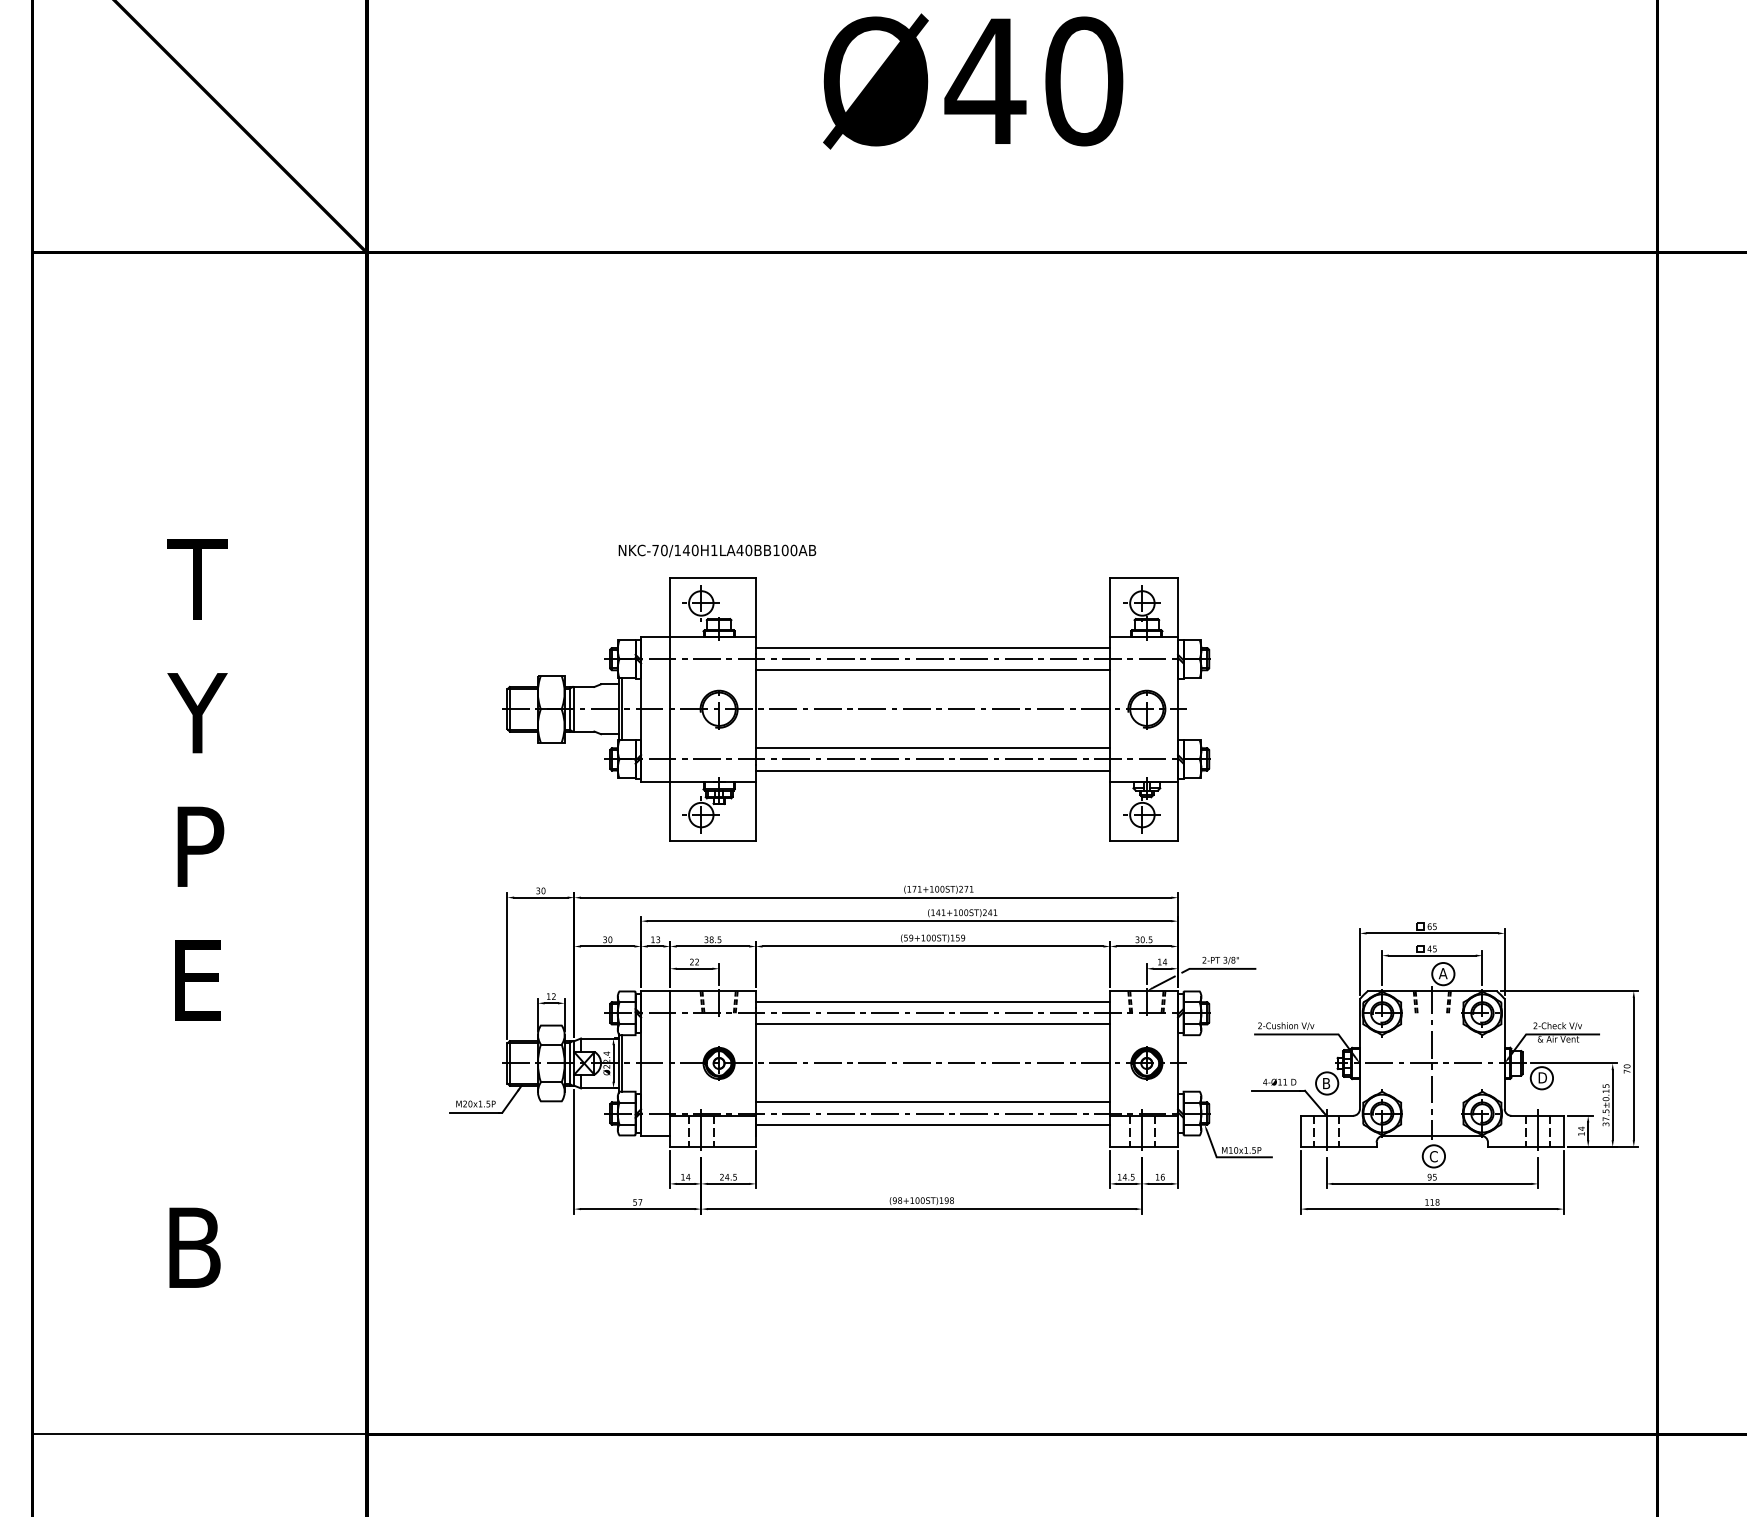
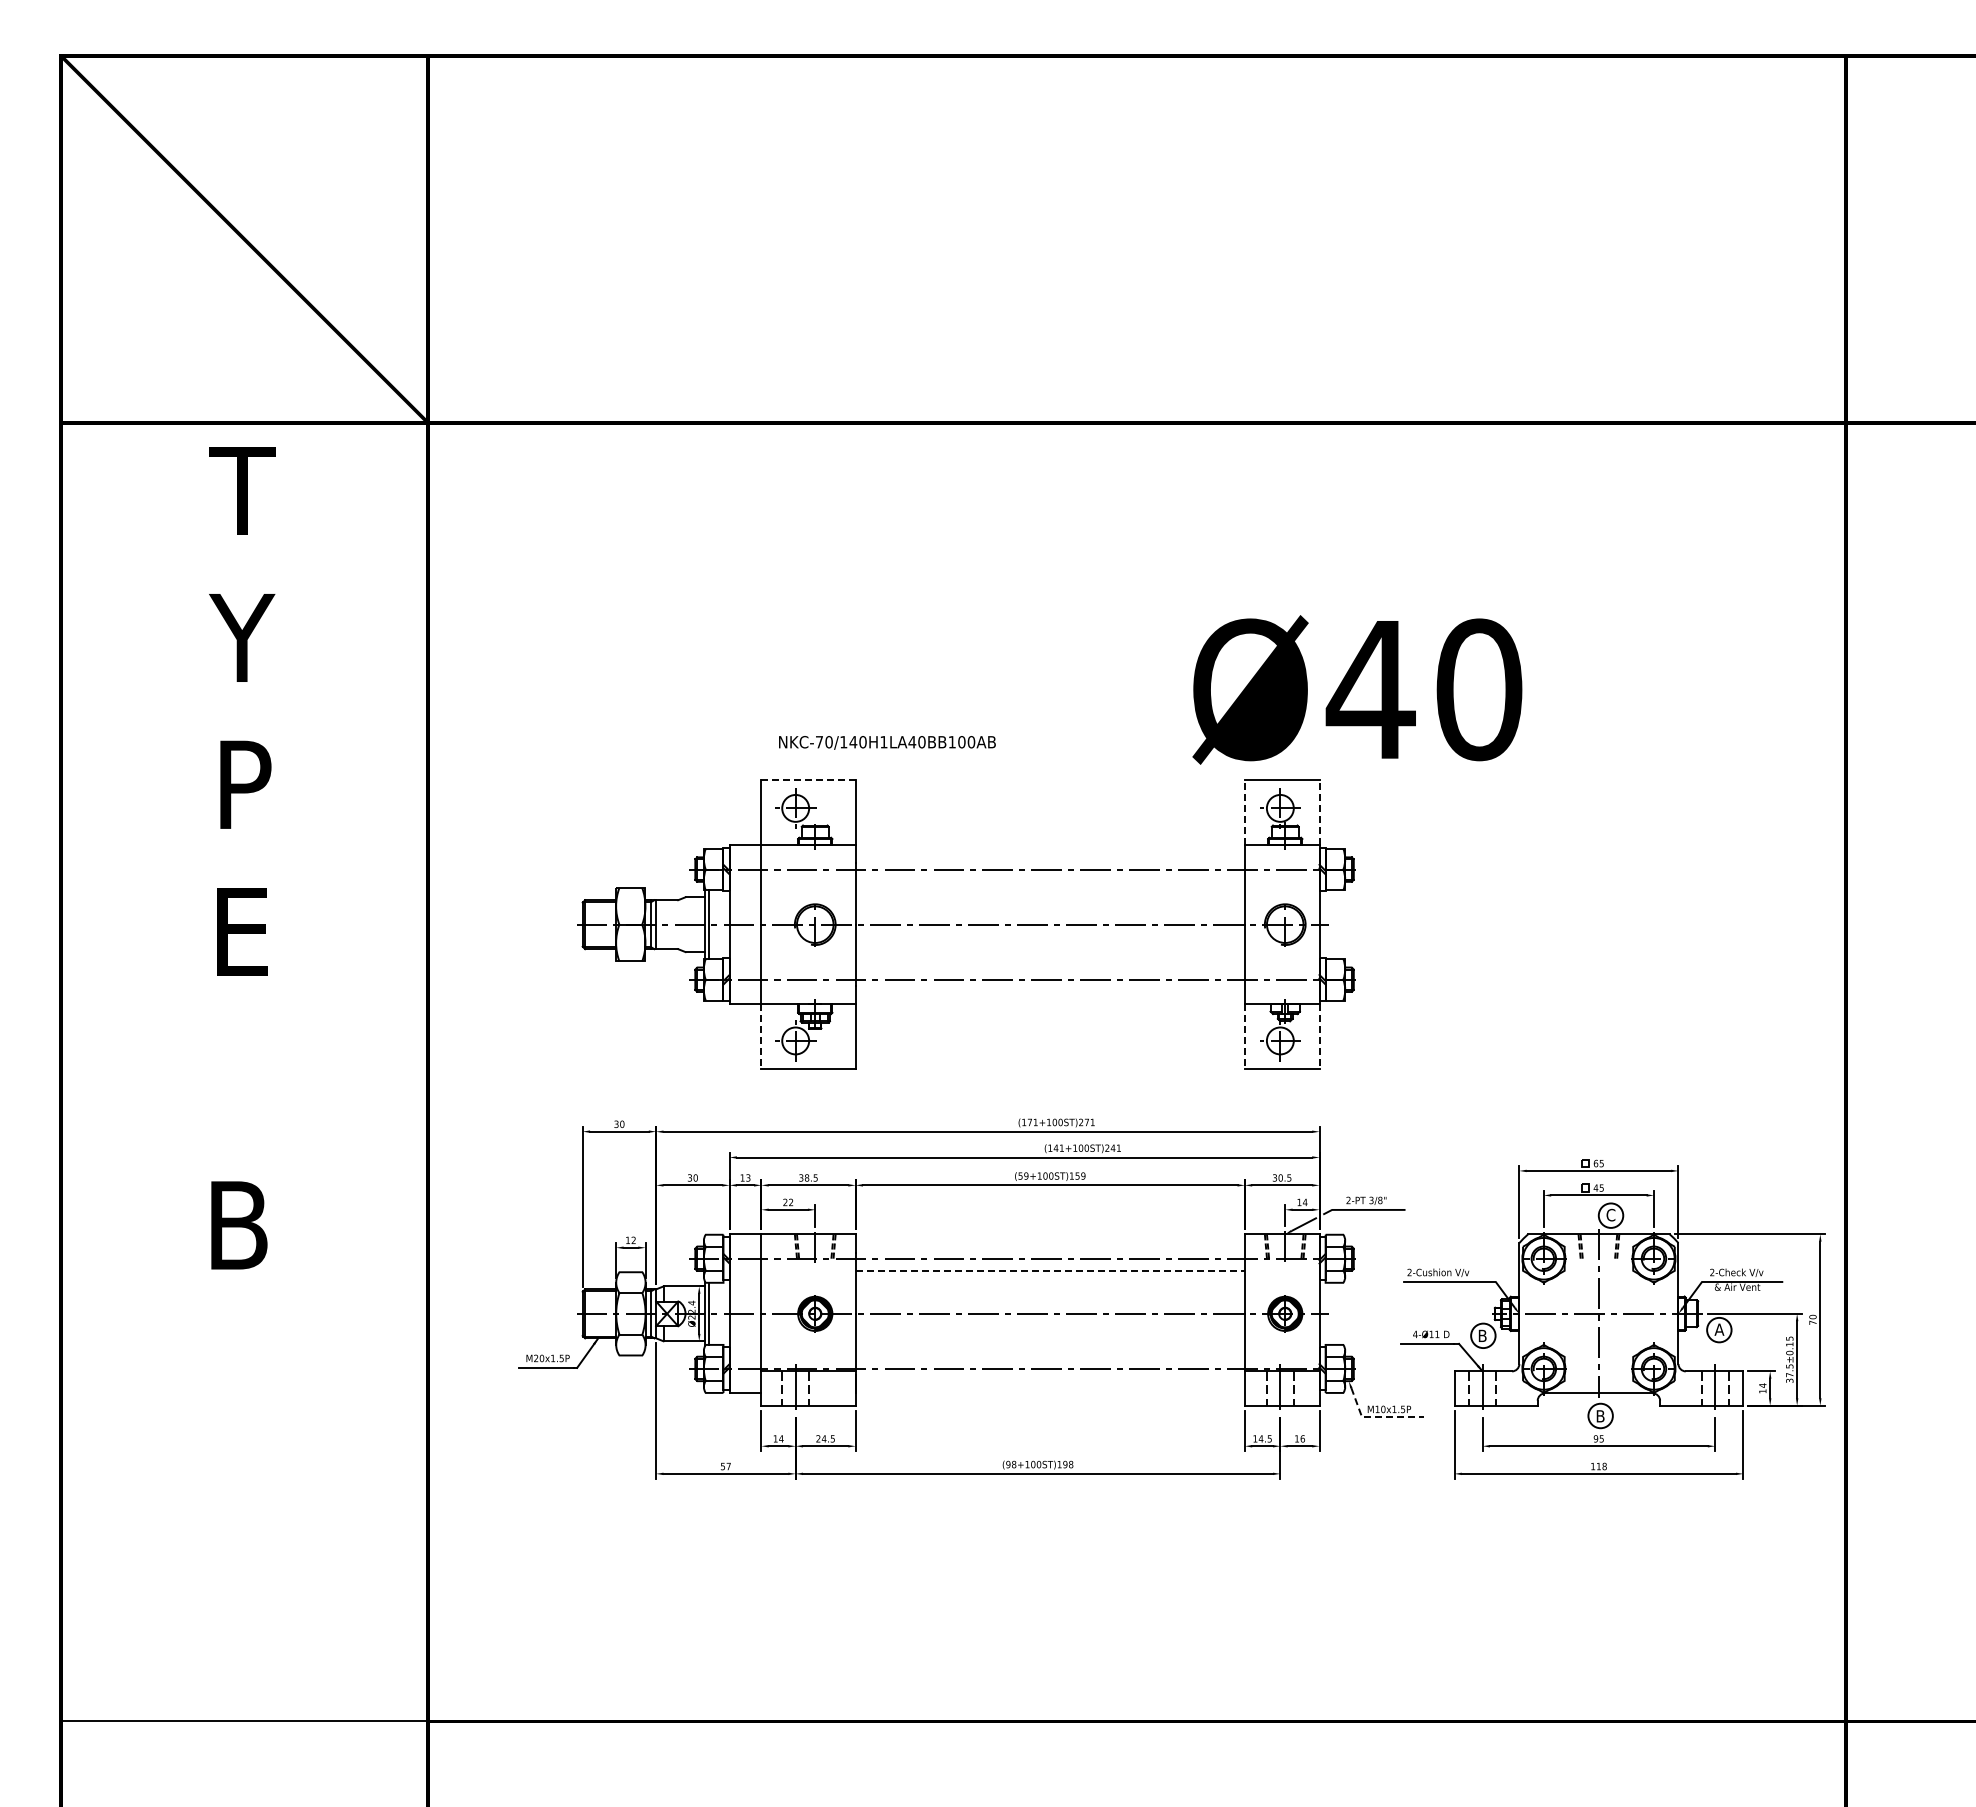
text: (973, 81) -> (1357, 689), moved
text: (717, 550) -> (887, 742), moved
line: (712, 578) -> (808, 780), solid -> dashed
line: (1109, 607) -> (1244, 812), solid -> dashed
line: (1178, 607) -> (1319, 812), solid -> dashed
line: (932, 648) -> (1049, 857), removed
line: (932, 669) -> (1049, 881), removed
line: (932, 748) -> (1049, 967), removed
line: (932, 770) -> (1049, 992), removed
line: (670, 811) -> (761, 1037), solid -> dashed
line: (1109, 811) -> (1244, 1037), solid -> dashed
line: (1178, 811) -> (1319, 1037), solid -> dashed
text: (197, 913) -> (242, 858), moved
text: (1442, 973) -> (1610, 1214), A -> C
line: (932, 1002) -> (1049, 1246), removed
line: (933, 1024) -> (1050, 1271), solid -> dashed
text: (1542, 1077) -> (1719, 1329), D -> A
line: (932, 1102) -> (1049, 1356), removed
line: (932, 1125) -> (1049, 1381), removed
line: (1229, 1156) -> (1376, 1416), solid -> dashed
text: (1433, 1156) -> (1600, 1416), C -> B

